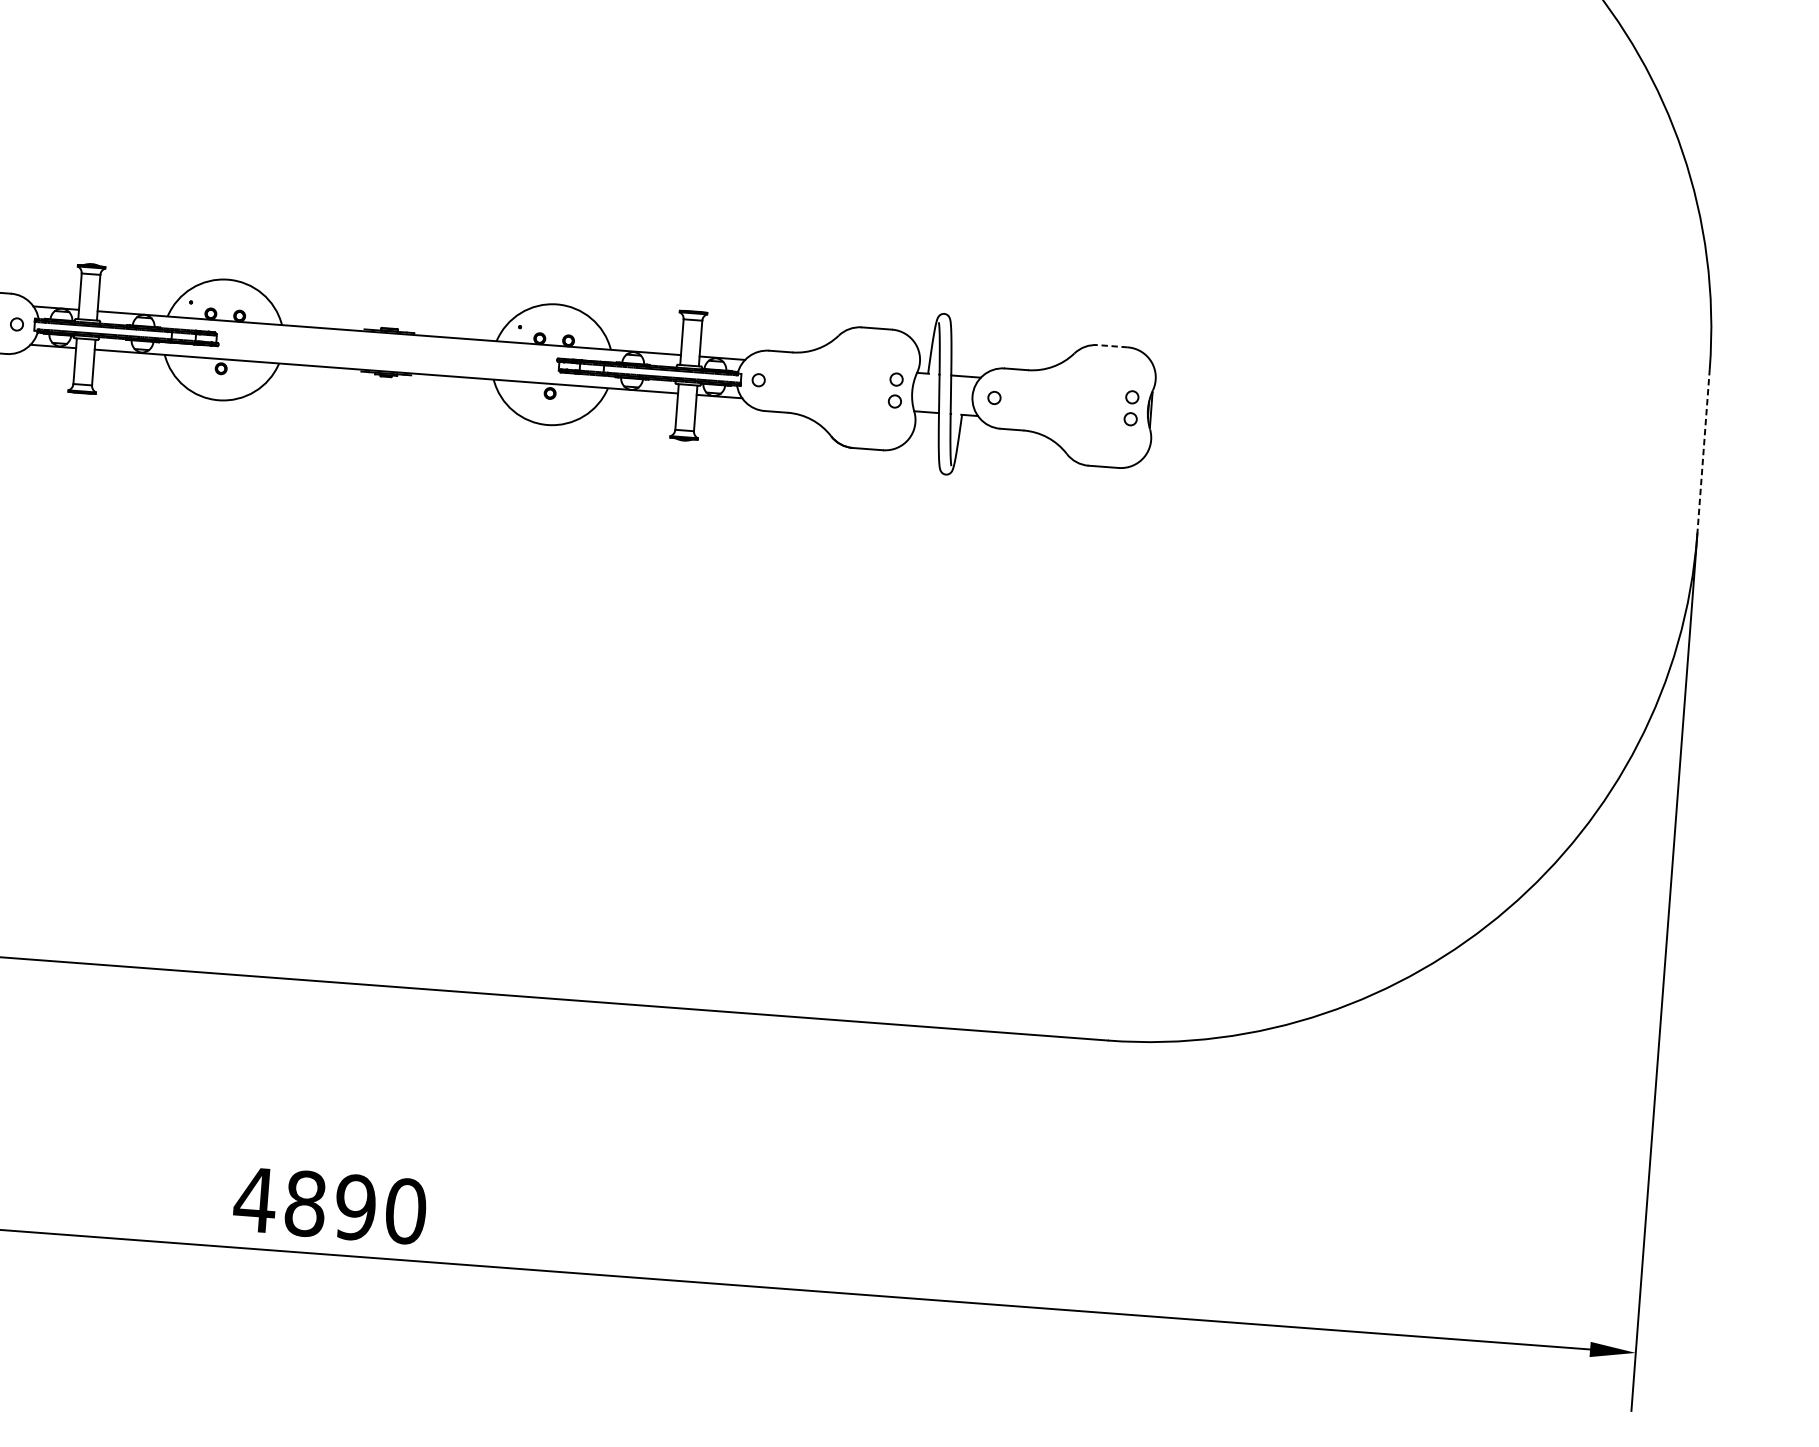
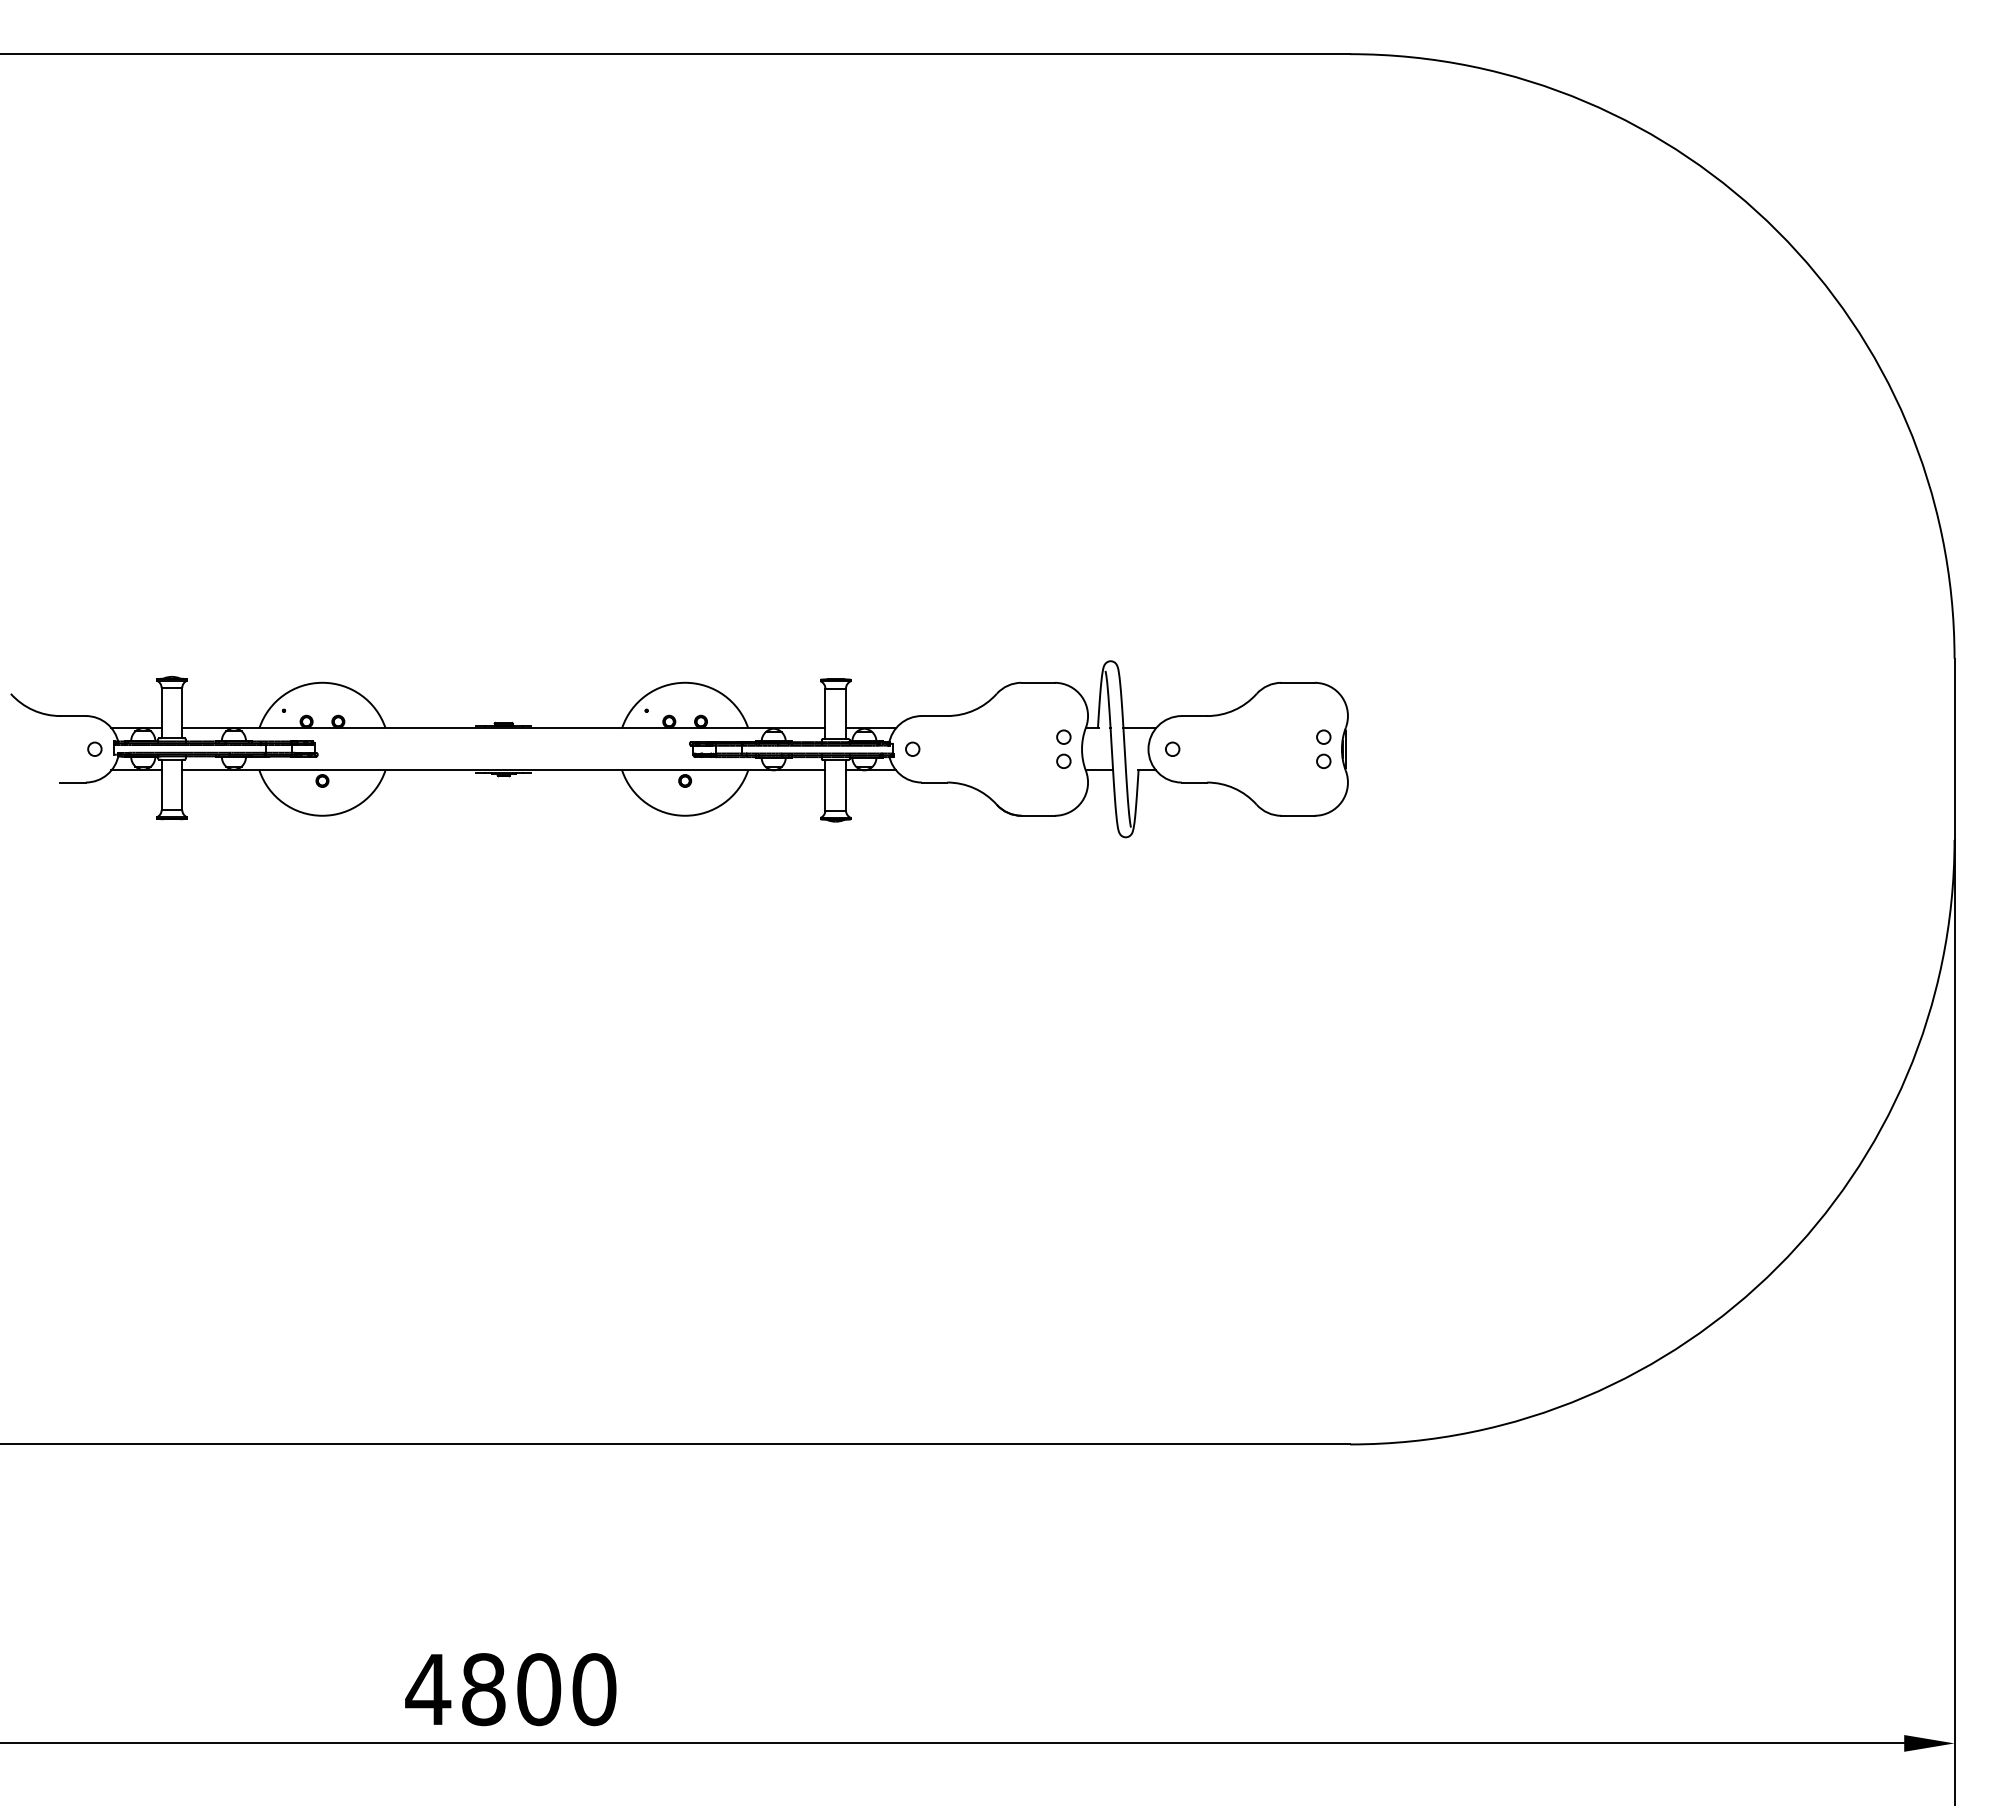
line: (1113, 345) -> (1298, 682), dashed -> solid
line: (1703, 451) -> (1954, 749), dashed -> solid
text: (356, 1207) -> (539, 1689), 4890 -> 4800

